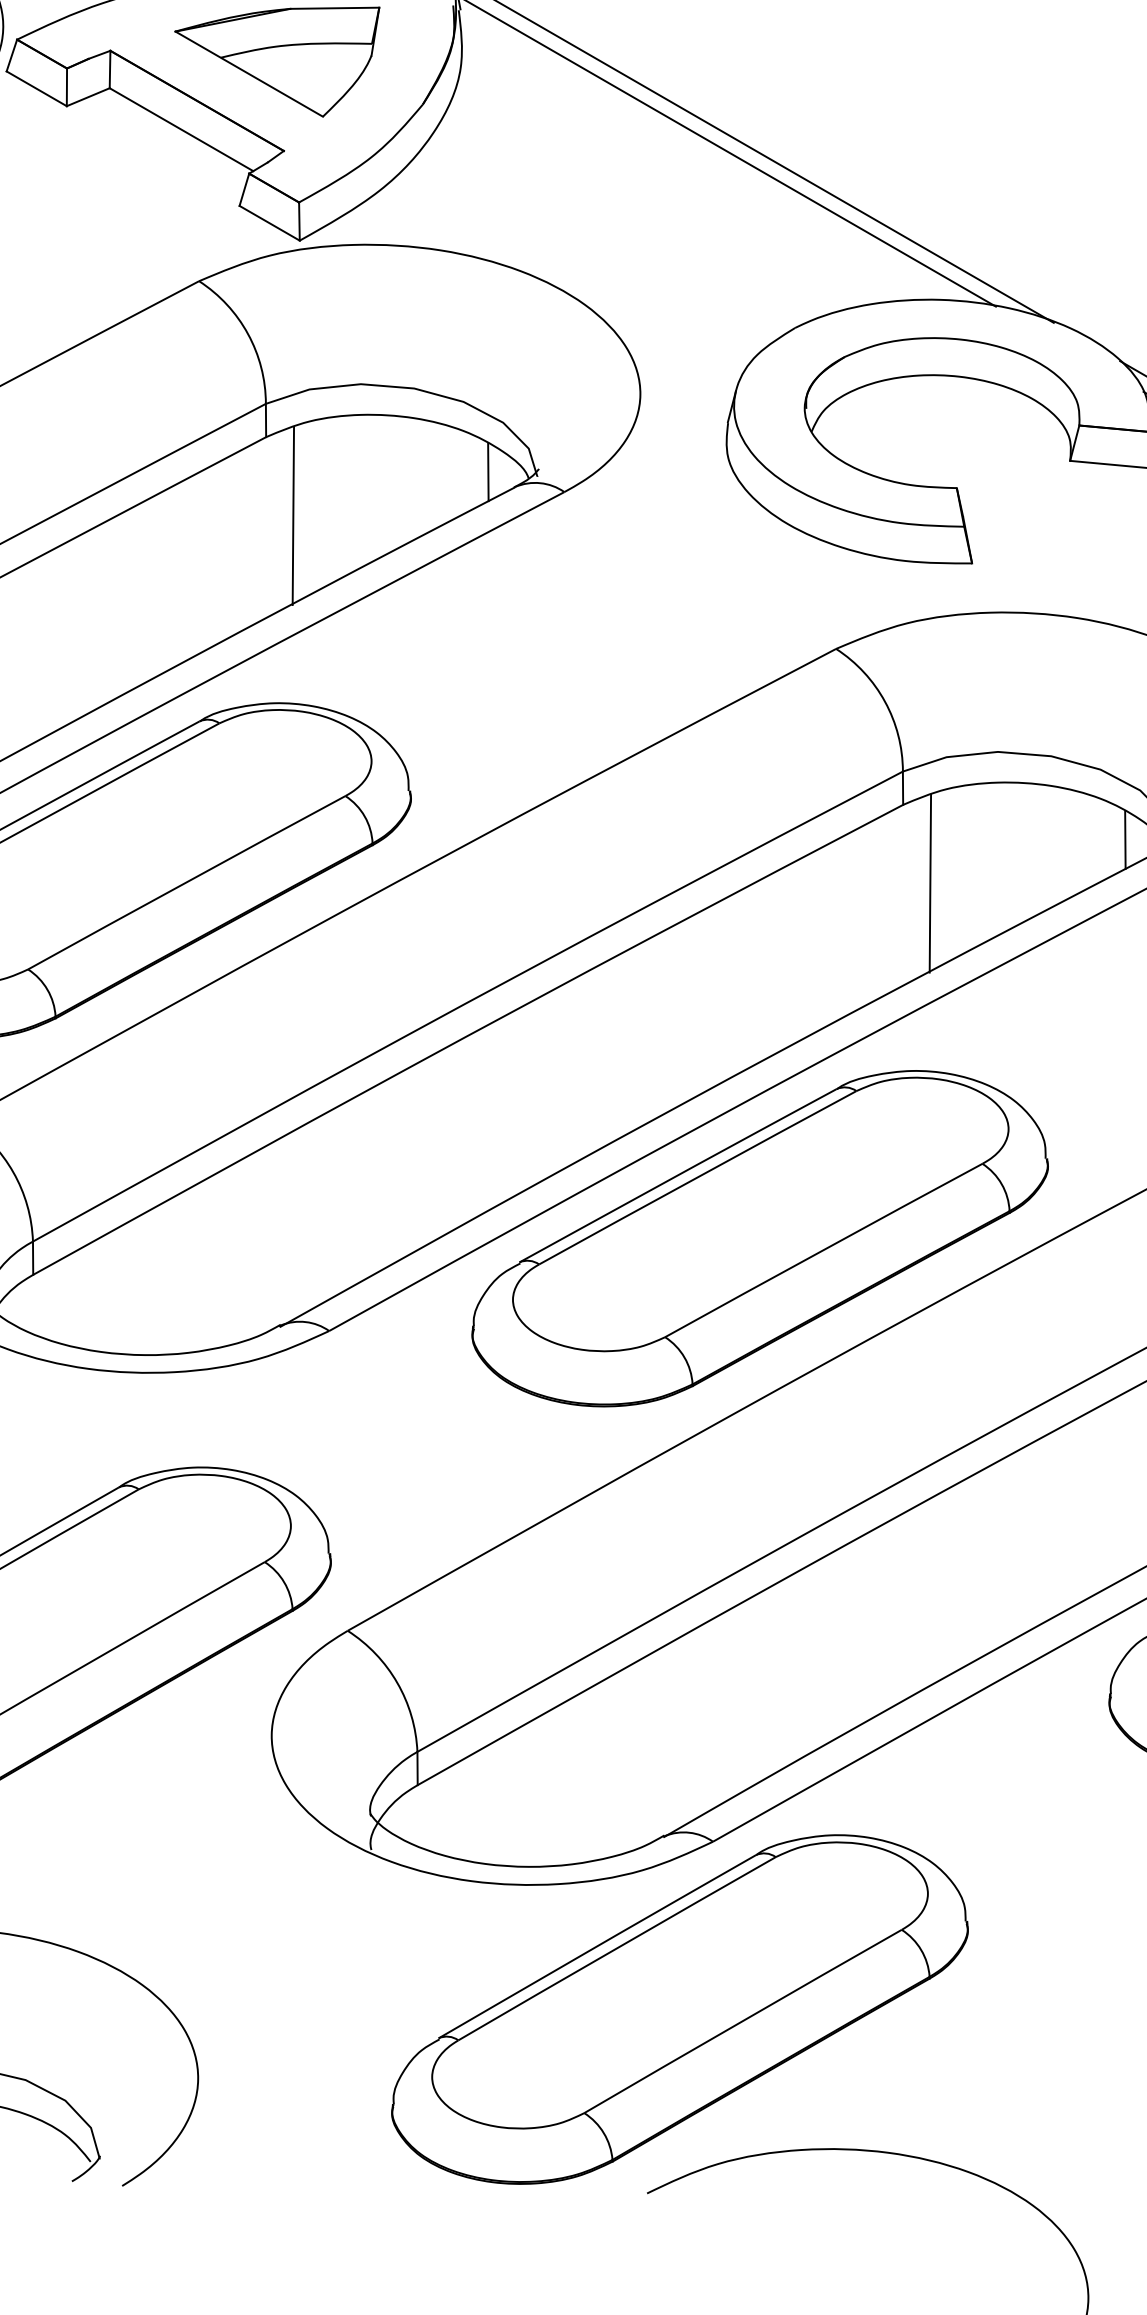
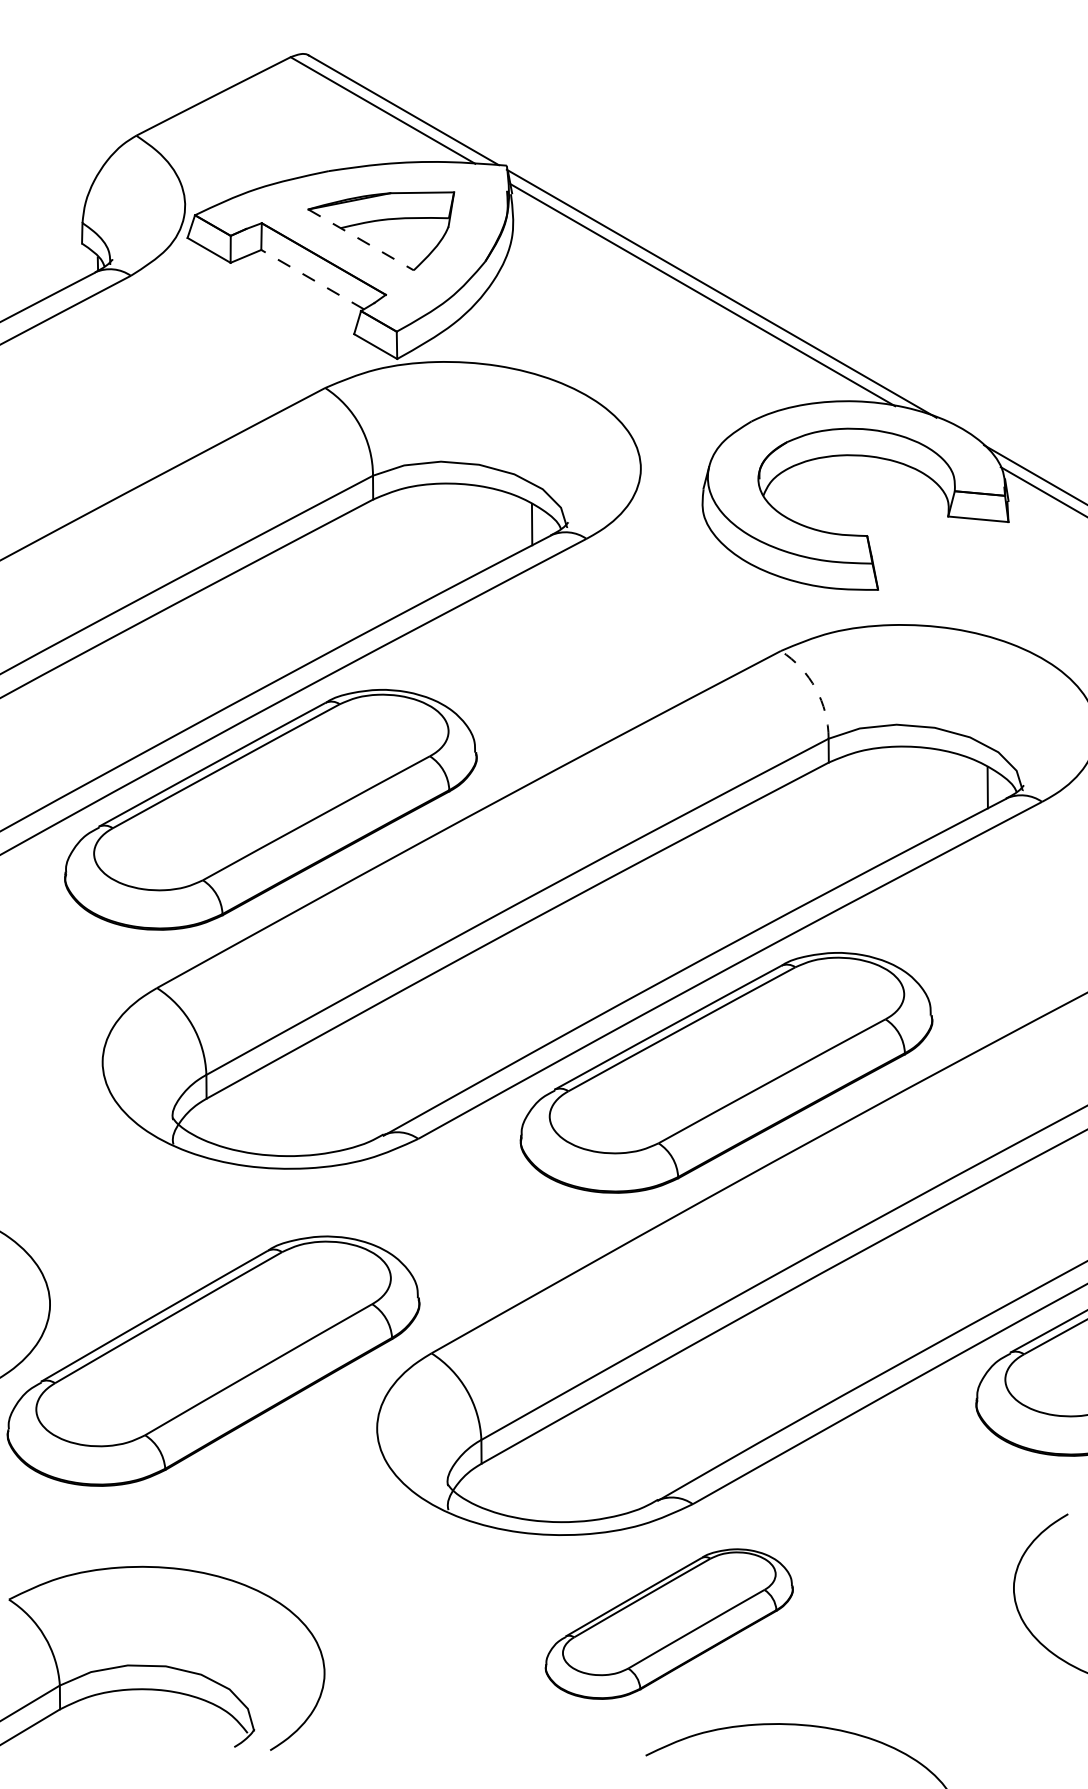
line: (249, 73) -> (361, 239), solid -> dashed
line: (181, 129) -> (312, 279), solid -> dashed
line: (293, 515) -> (392, 555), removed
arc: (884, 701) -> (815, 688), solid -> dashed
line: (929, 883) -> (847, 818), removed
part: (680, 2008) -> (669, 1623), size x0.6

